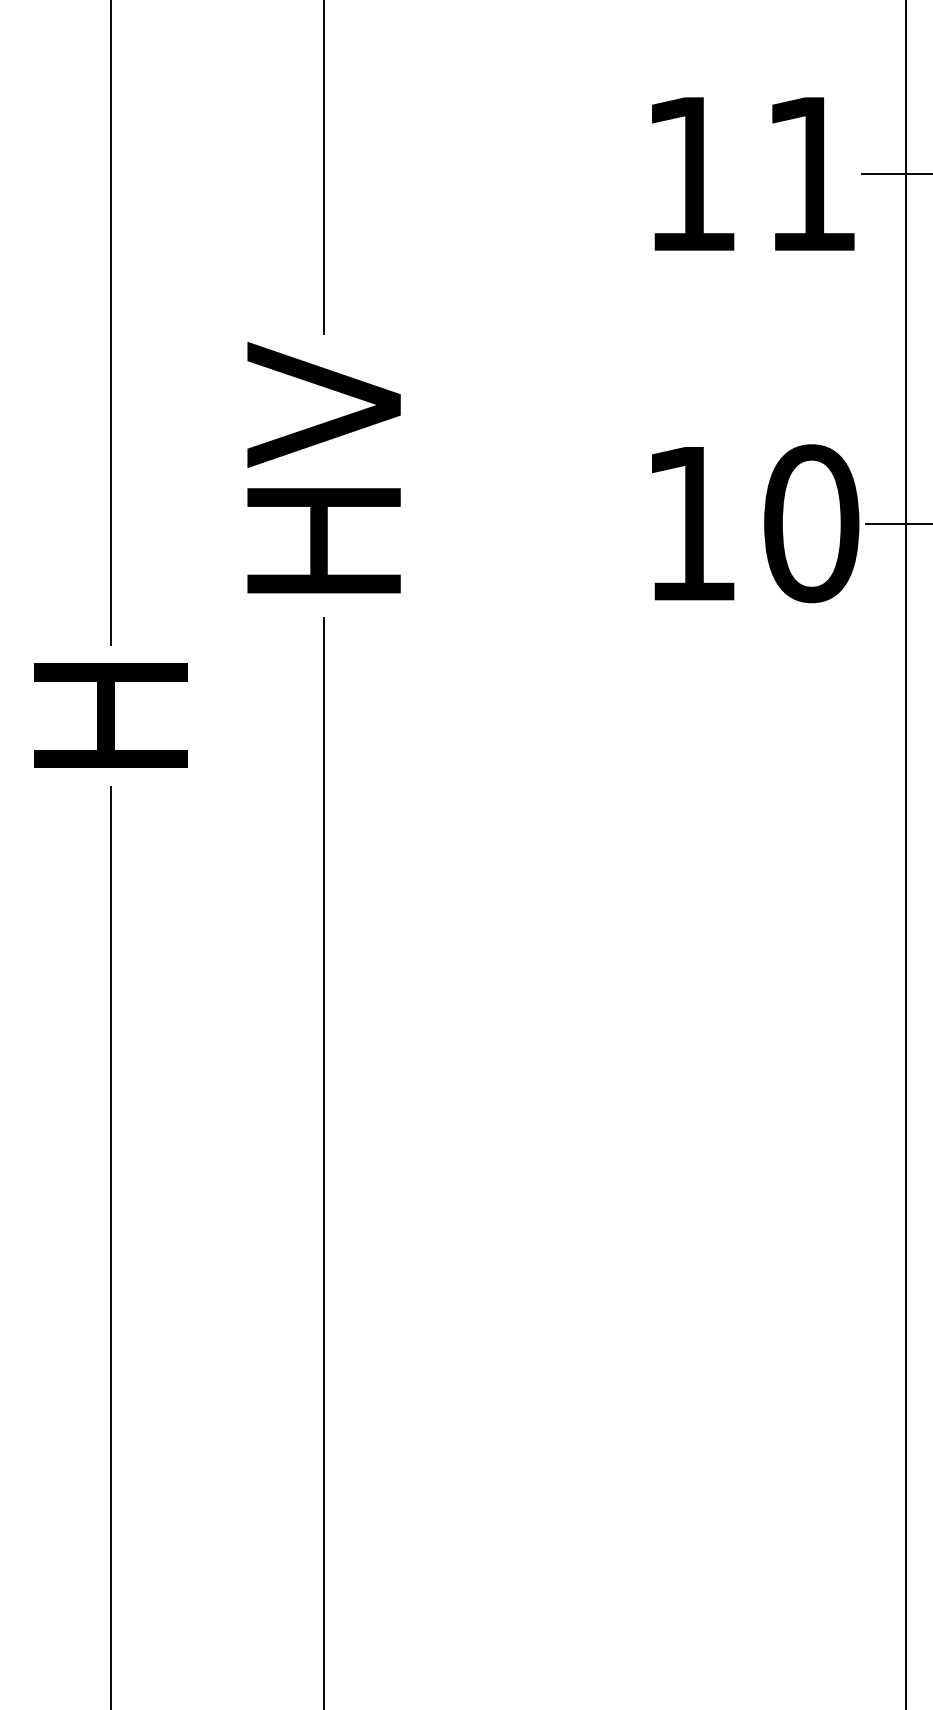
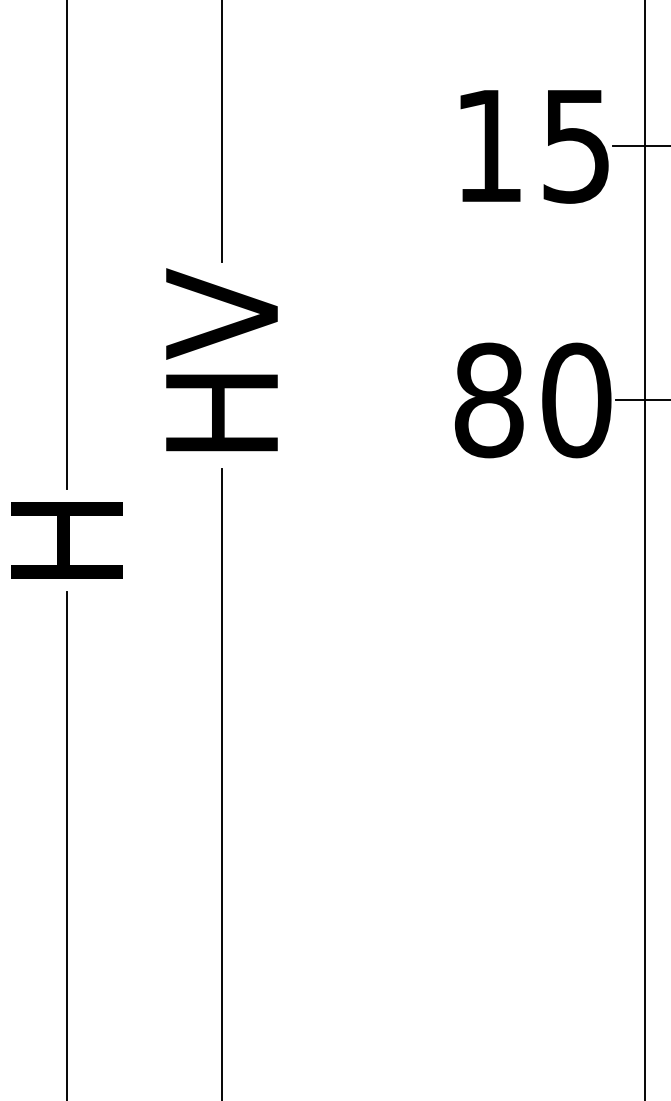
text: (810, 175) -> (575, 147), 11 -> 15
text: (691, 523) -> (489, 400), 10 -> 80

